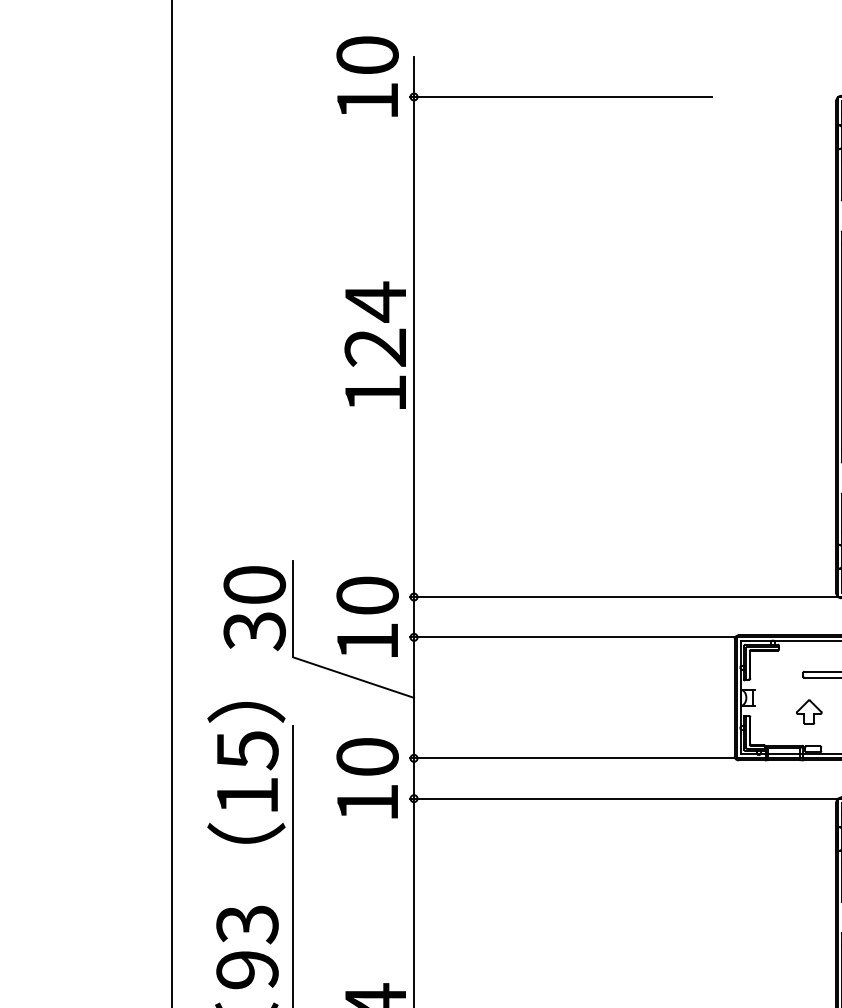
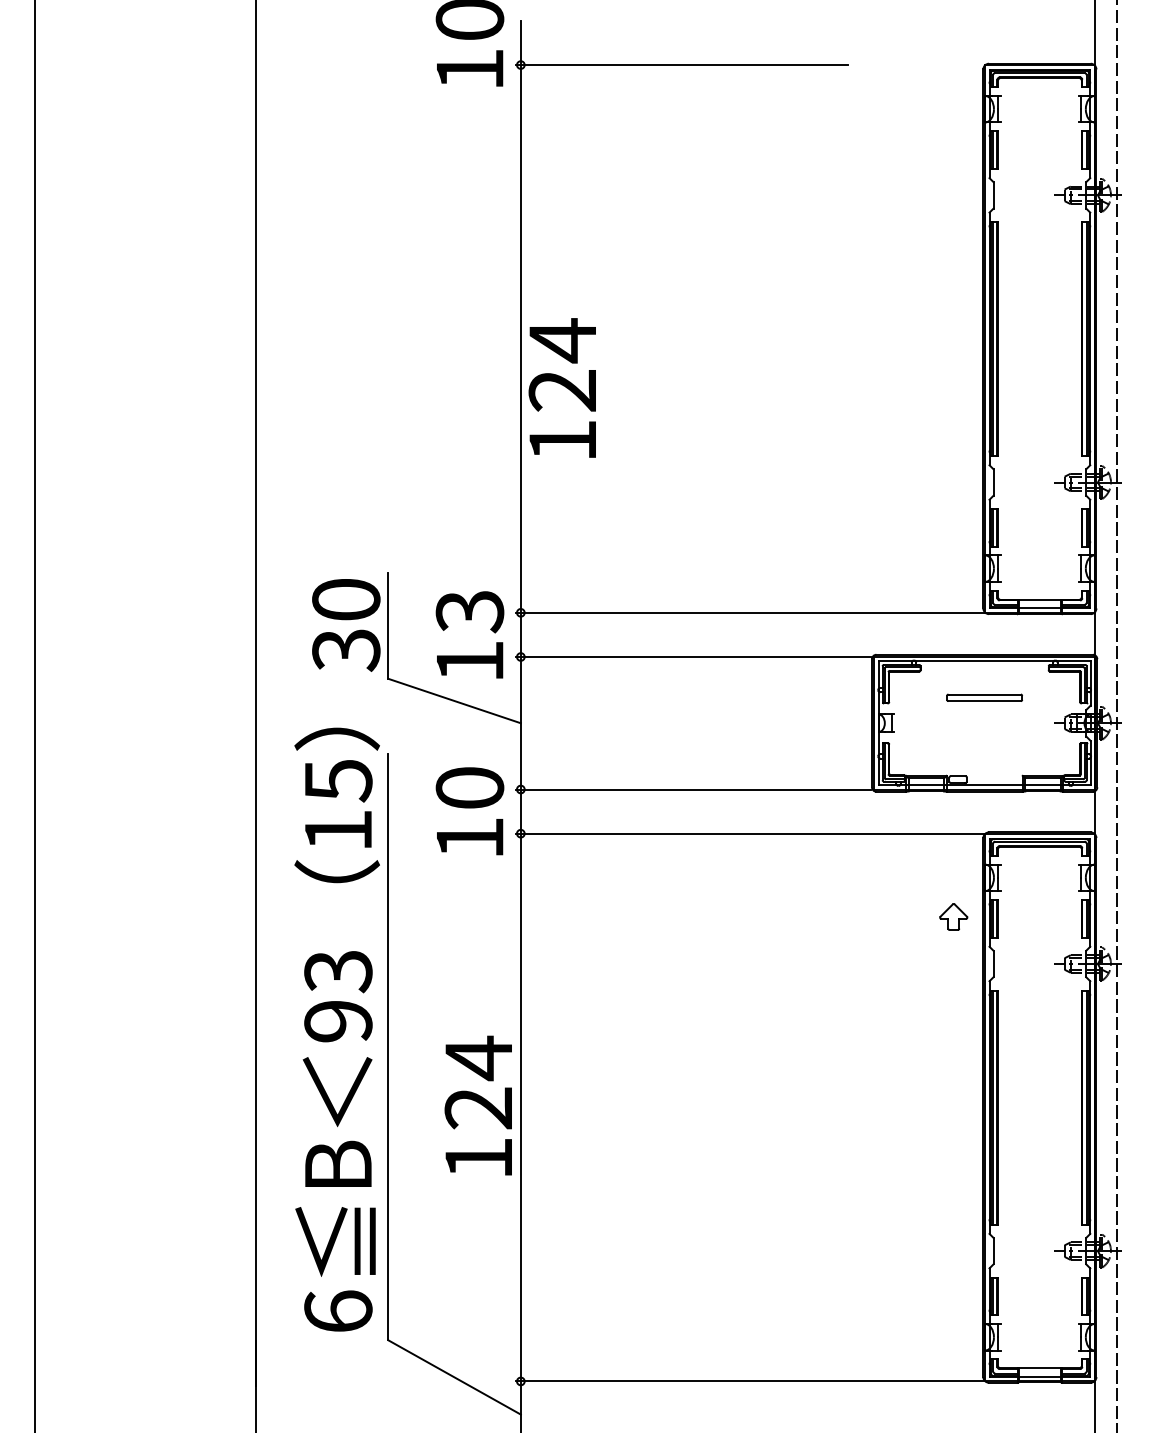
text: (374, 344) -> (561, 387), moved
text: (367, 595) -> (469, 611), 10 -> 13
part: (809, 711) -> (953, 916), moved

